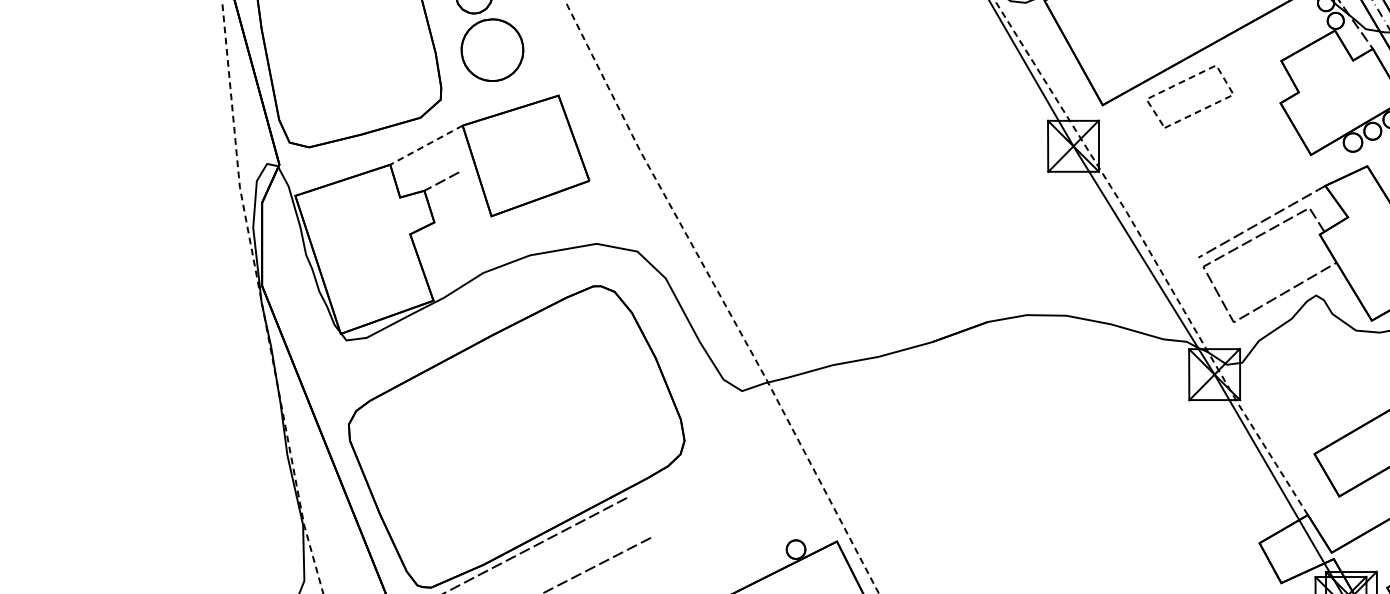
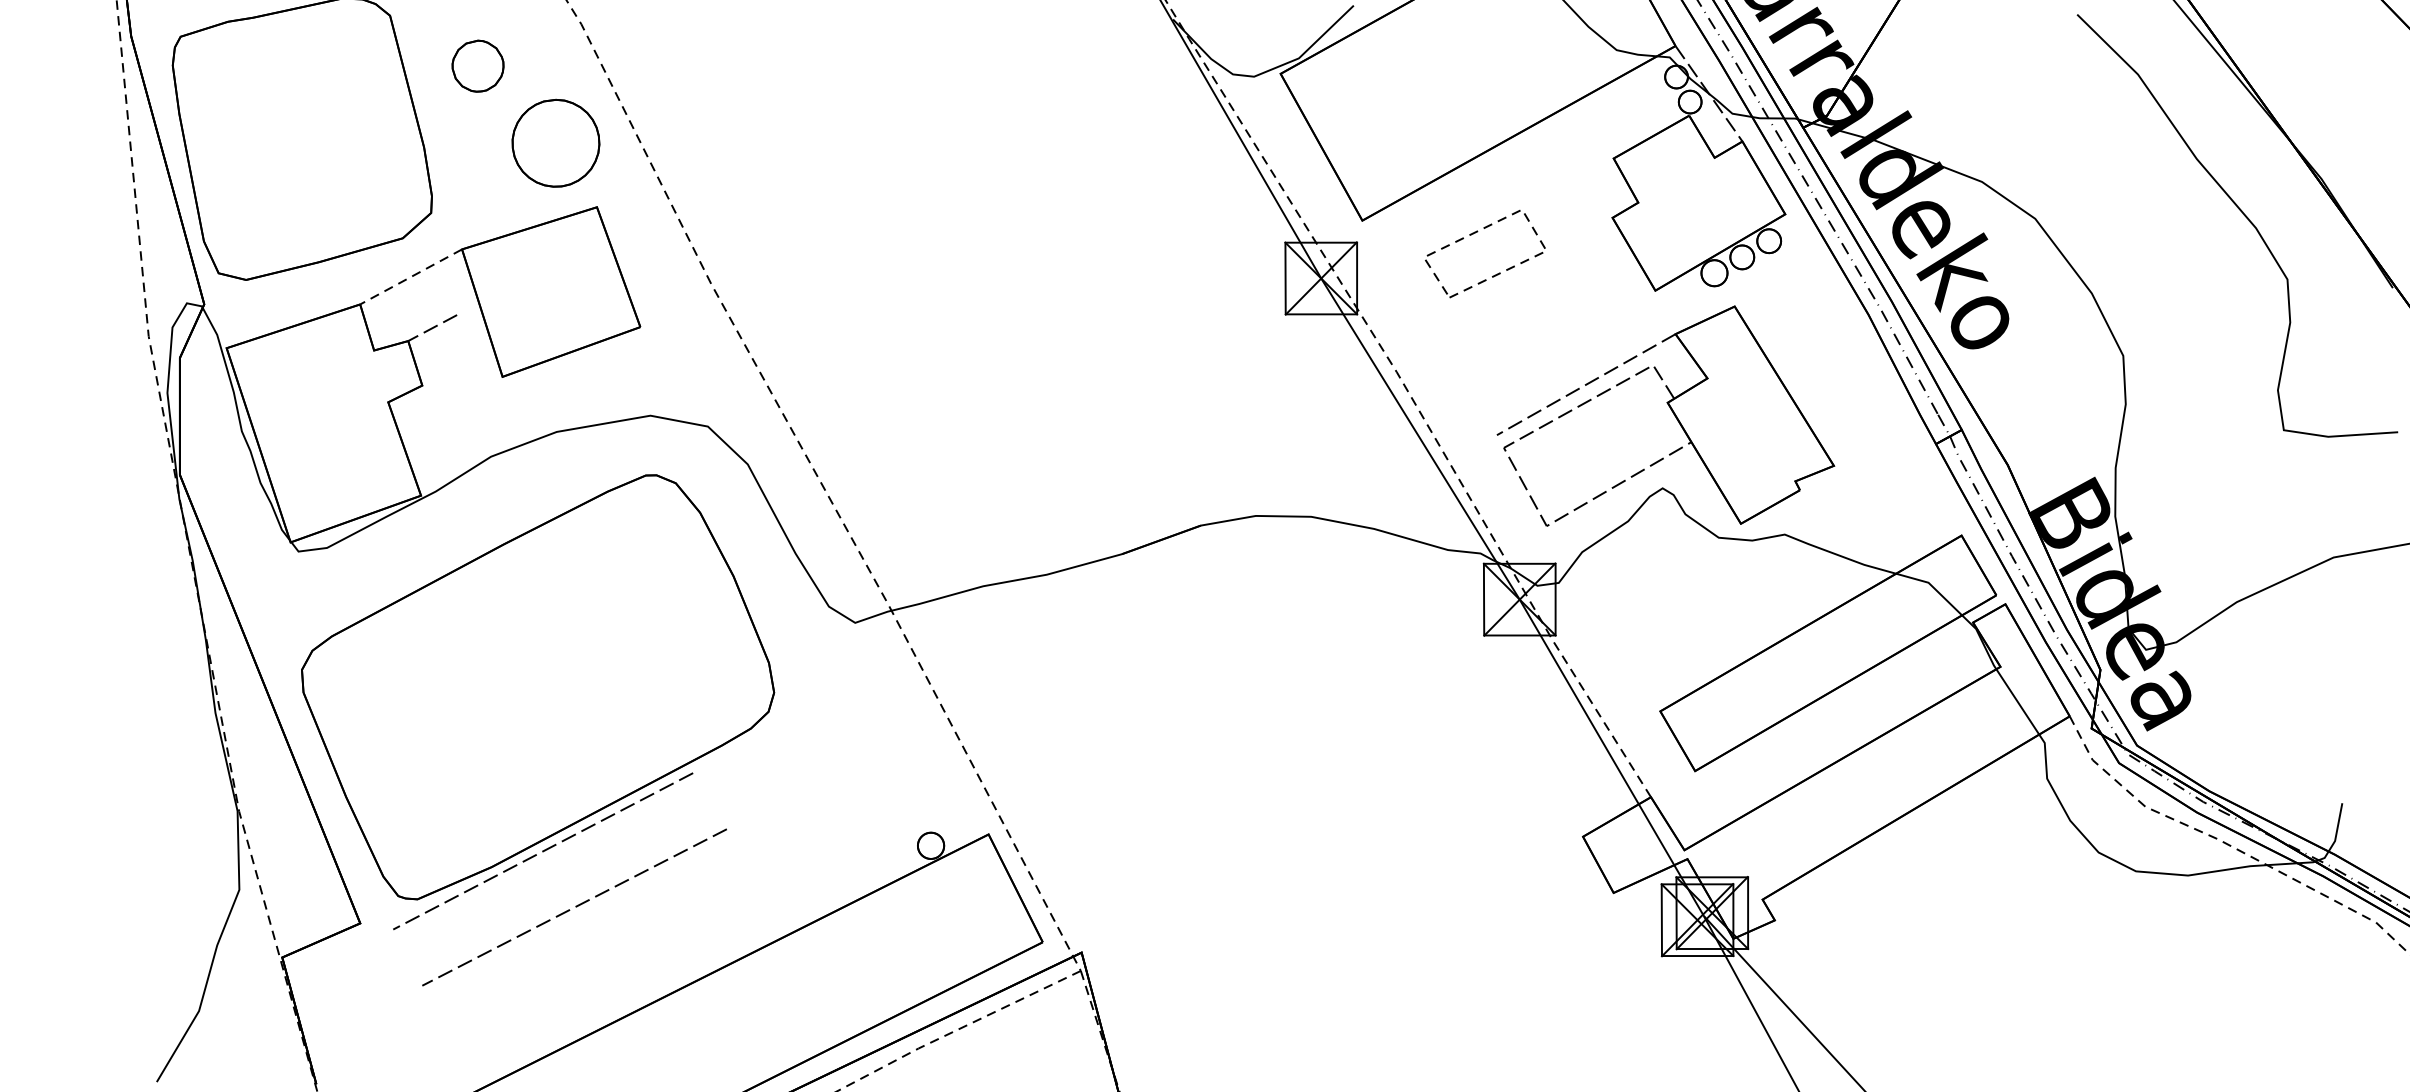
part: (492, 49) -> (555, 142), moved
part: (1183, 82) -> (1475, 233), moved

